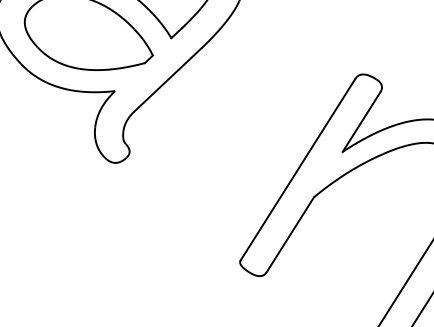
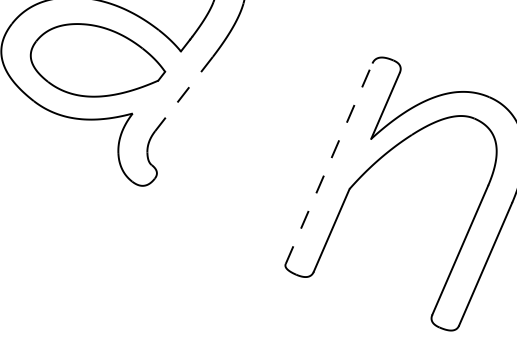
line: (168, 79) -> (184, 93), solid -> dashed
line: (298, 169) -> (329, 163), solid -> dashed

